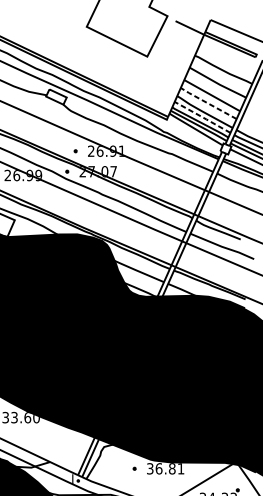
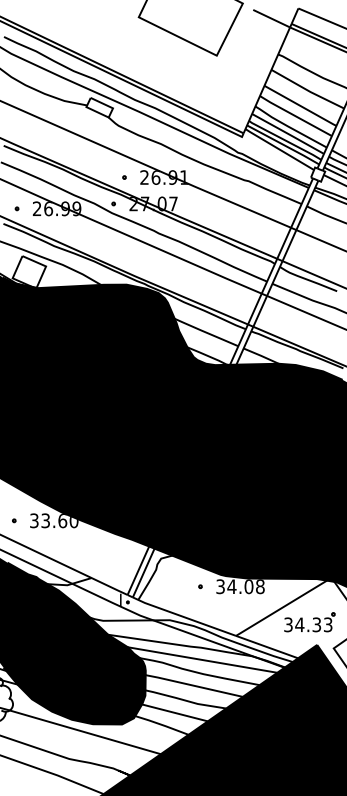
line: (207, 103) -> (294, 115), dashed -> solid
line: (202, 117) -> (288, 134), dashed -> solid
text: (169, 468) -> (245, 586), 36.81 -> 34.08

